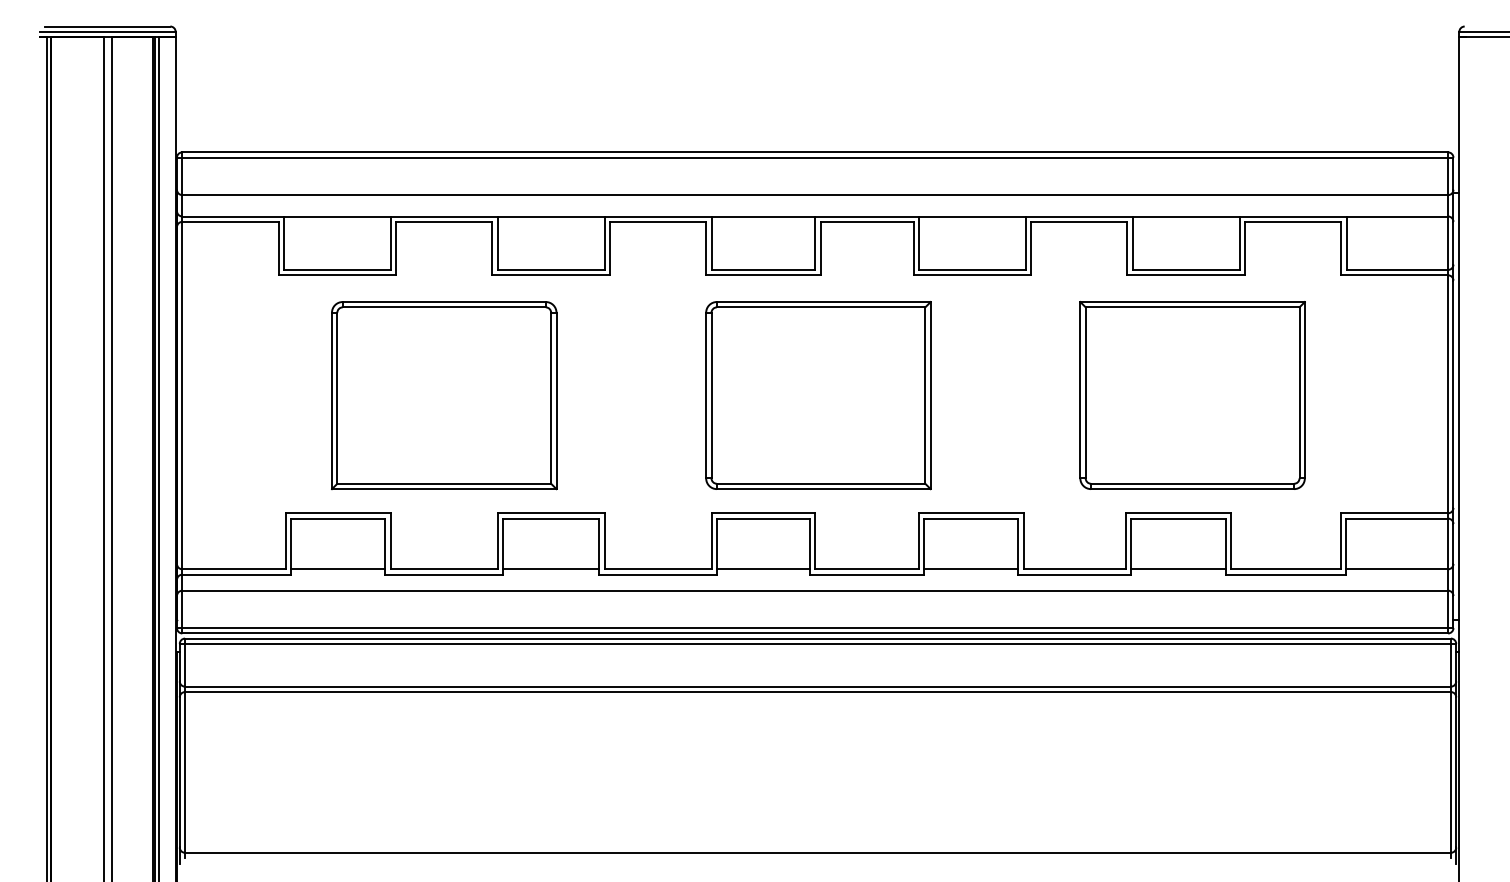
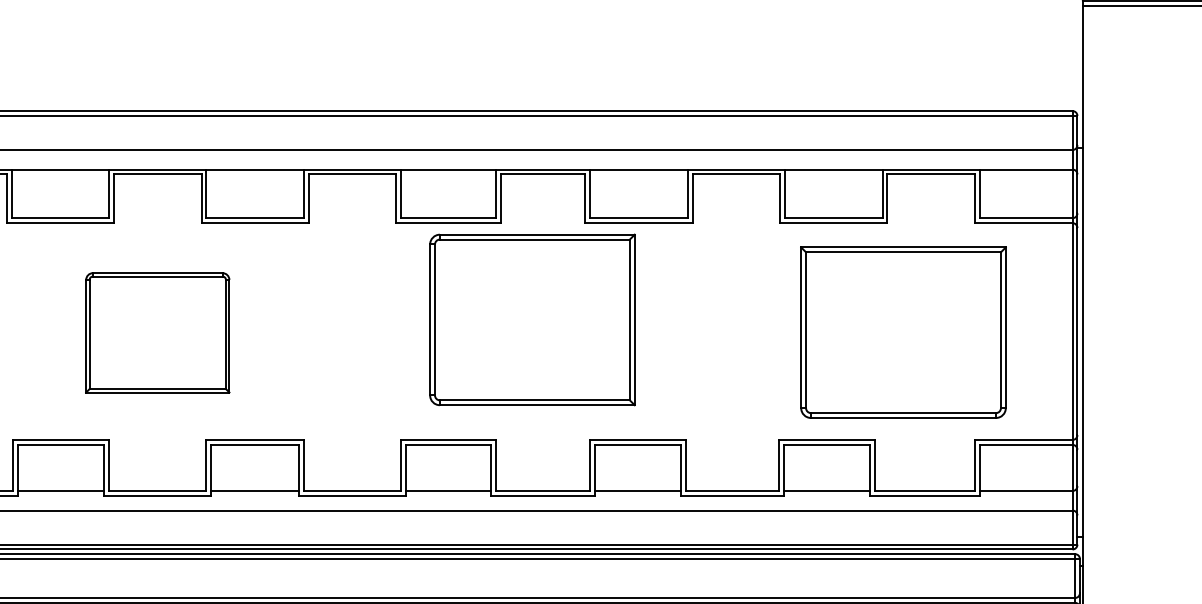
part: (444, 395) -> (157, 332), size x0.7
part: (818, 395) -> (532, 319), moved
part: (1192, 395) -> (903, 332), moved

